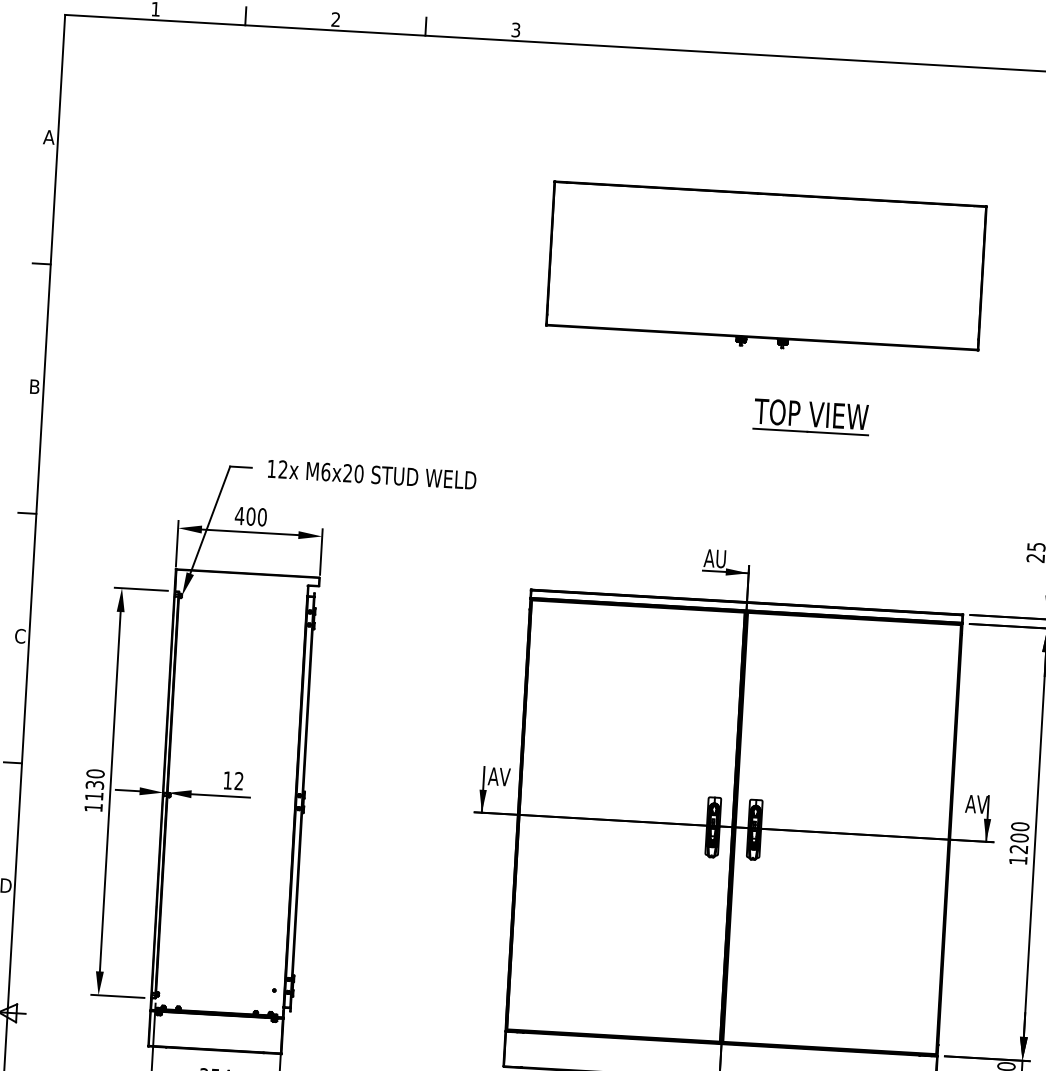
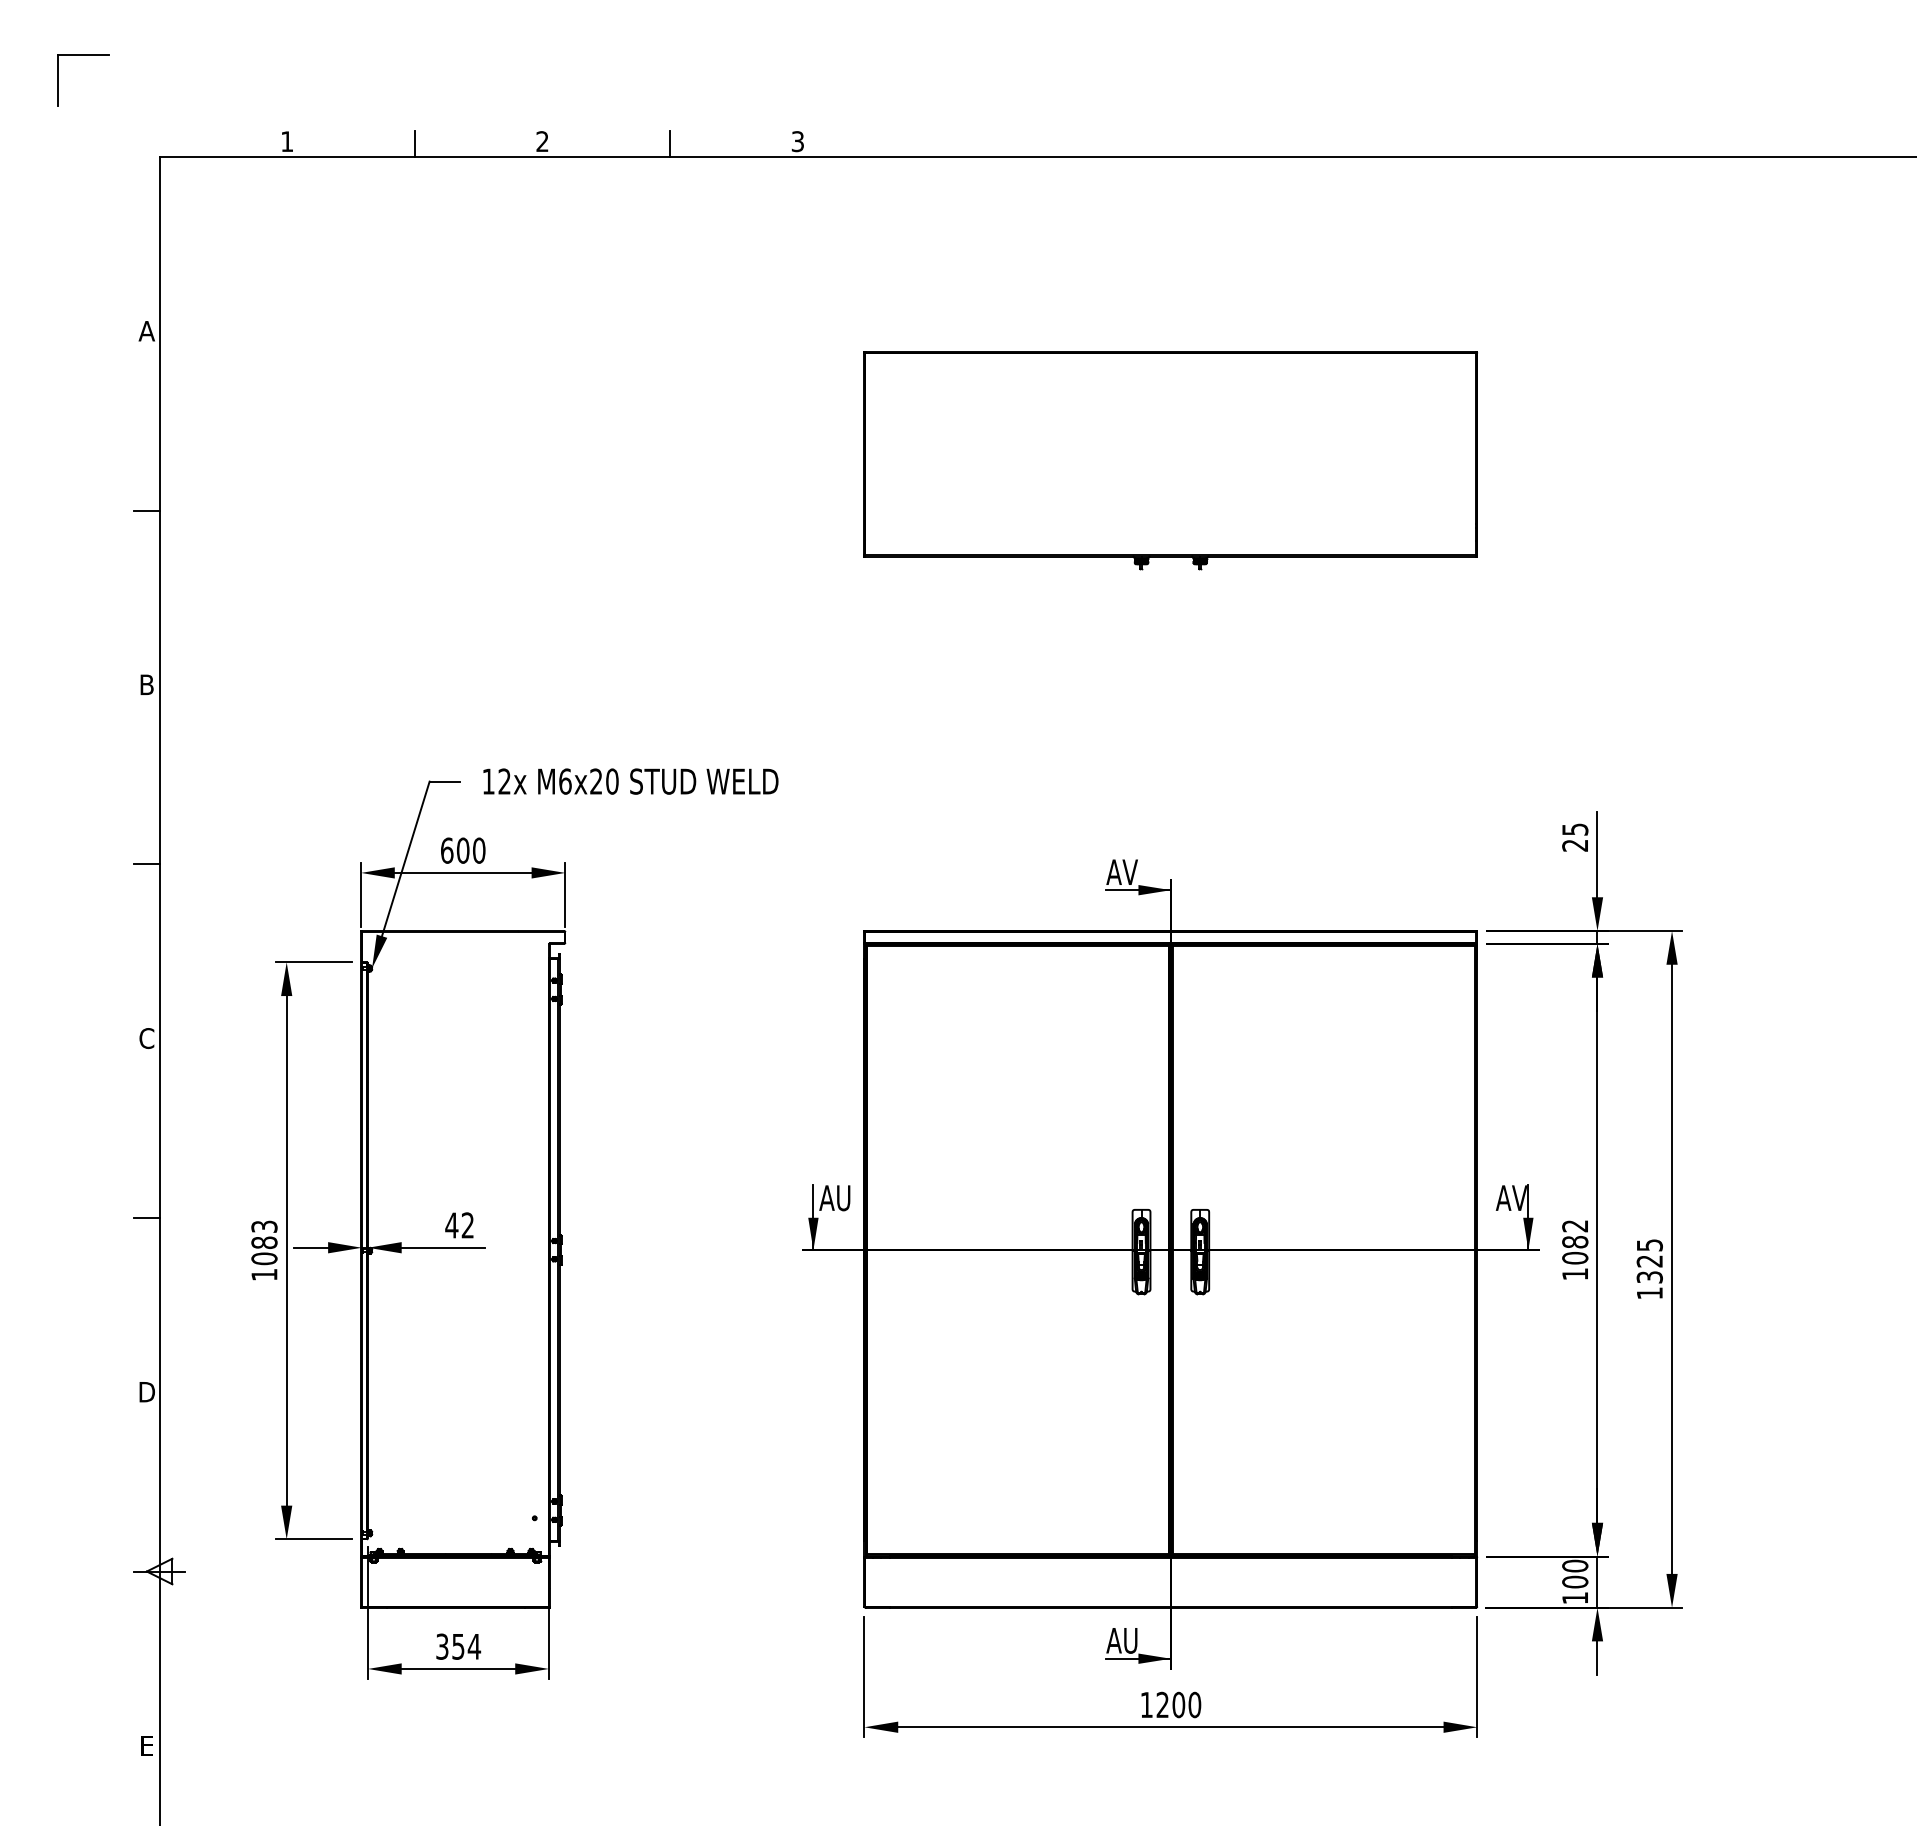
part: (811, 417) -> (1246, 664), removed
text: (239, 515) -> (446, 850), 400 -> 600
text: (720, 559) -> (1129, 872), AU -> AV
text: (504, 777) -> (842, 1198), AV -> AU
text: (227, 780) -> (451, 1225), 12 -> 42
text: (94, 784) -> (264, 1242), 1130 -> 1083
text: (1019, 837) -> (1575, 1241), 1200 -> 1082

